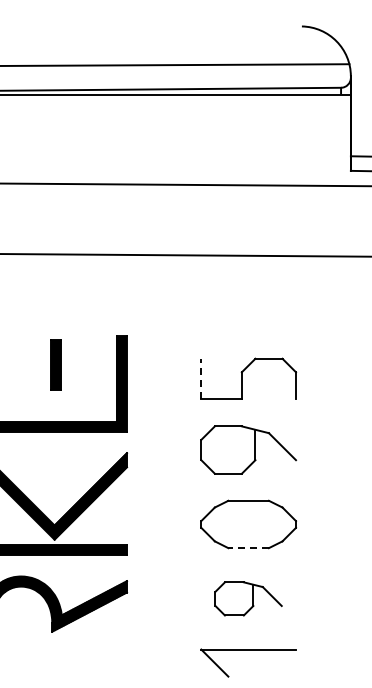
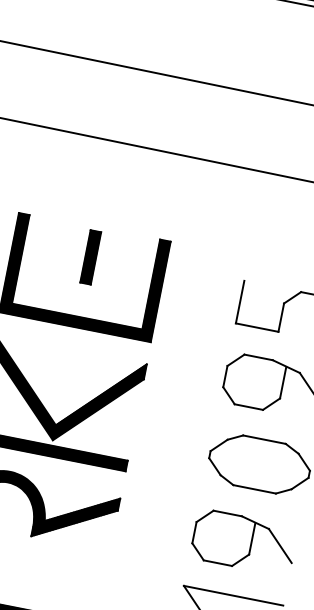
line: (201, 378) -> (240, 301), dashed -> solid
line: (248, 548) -> (254, 489), dashed -> solid
part: (248, 598) -> (244, 542), size x1.43

